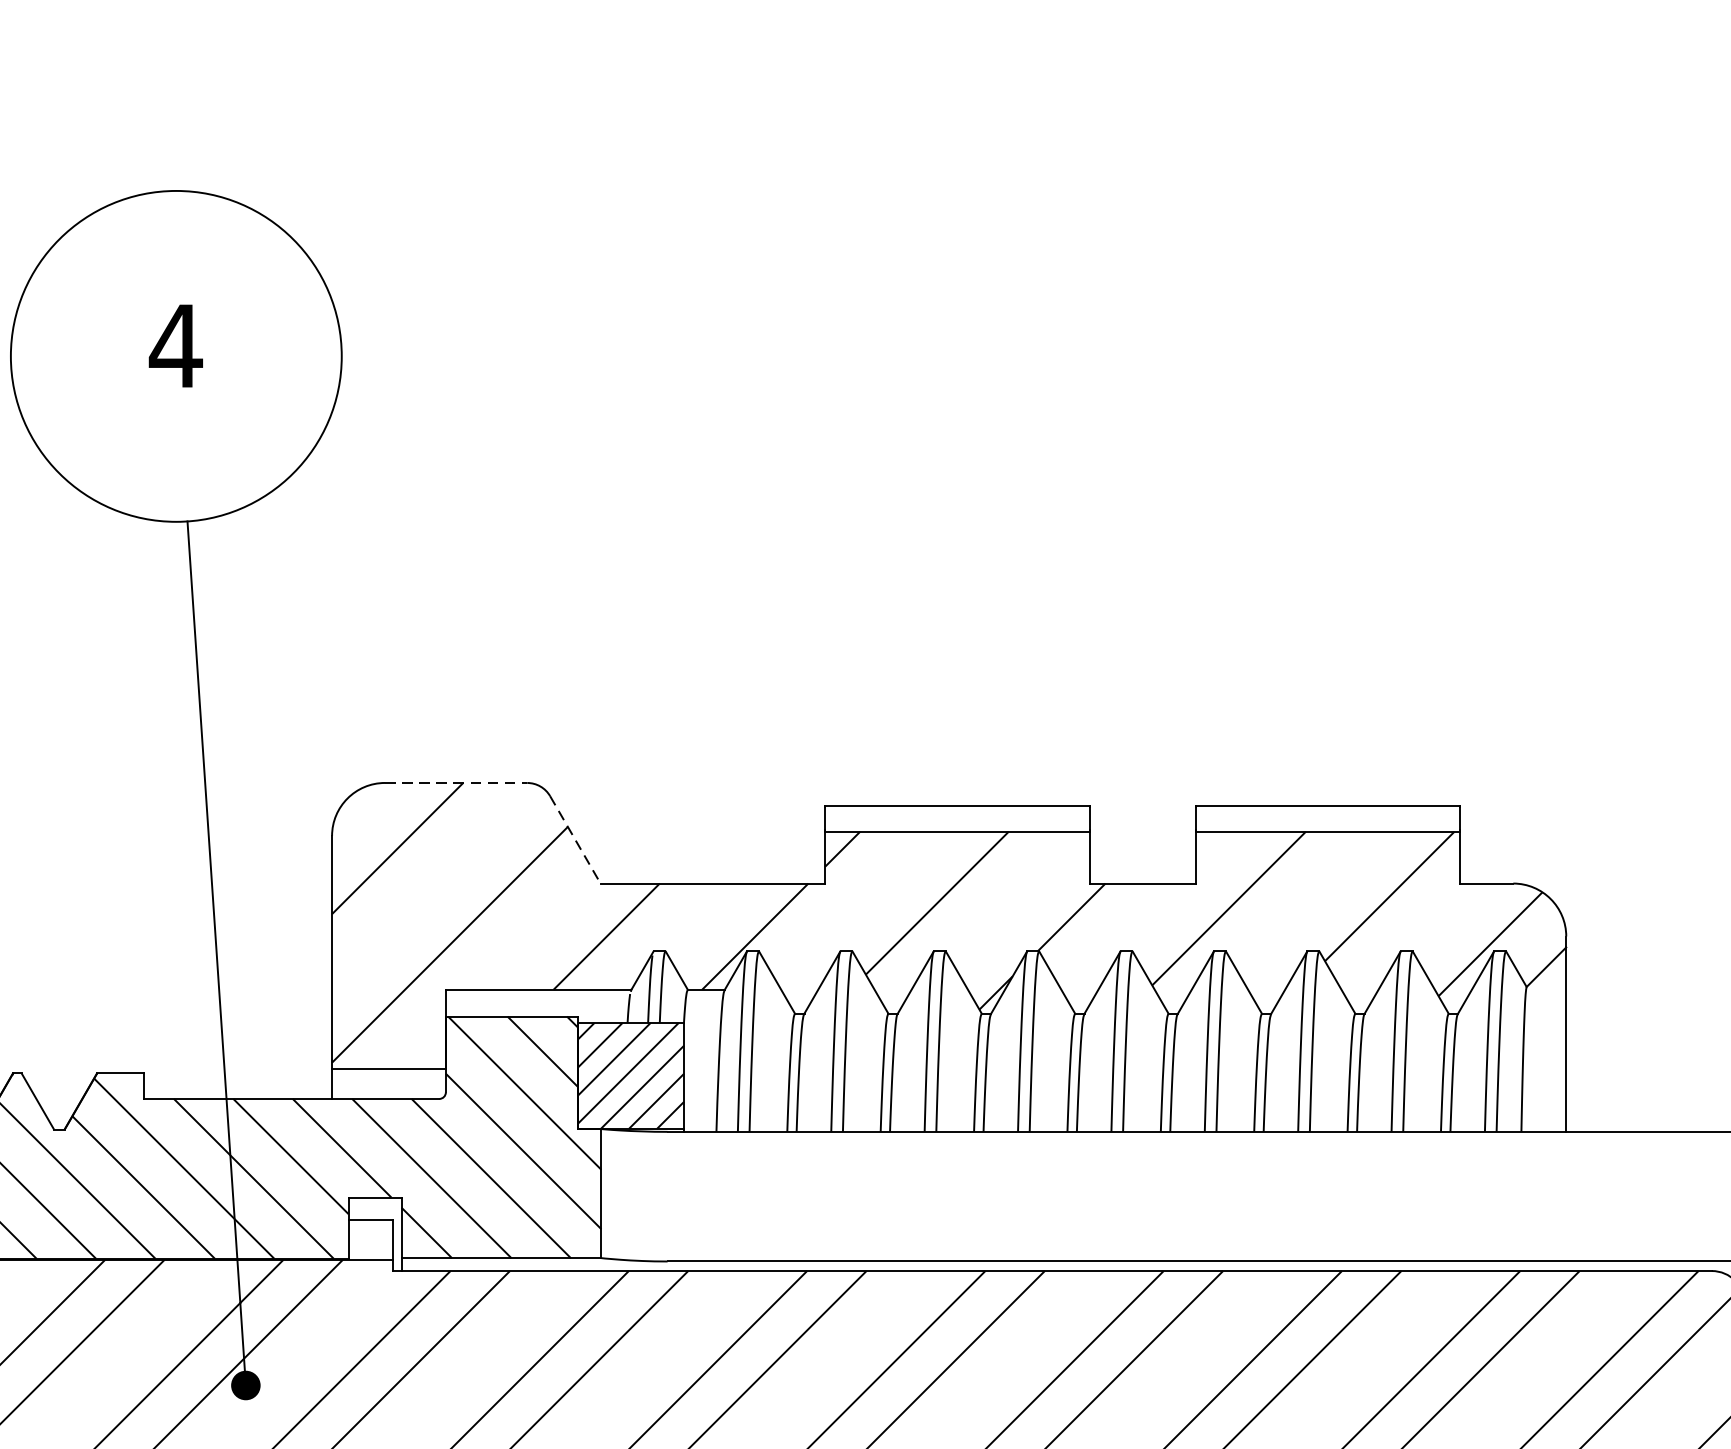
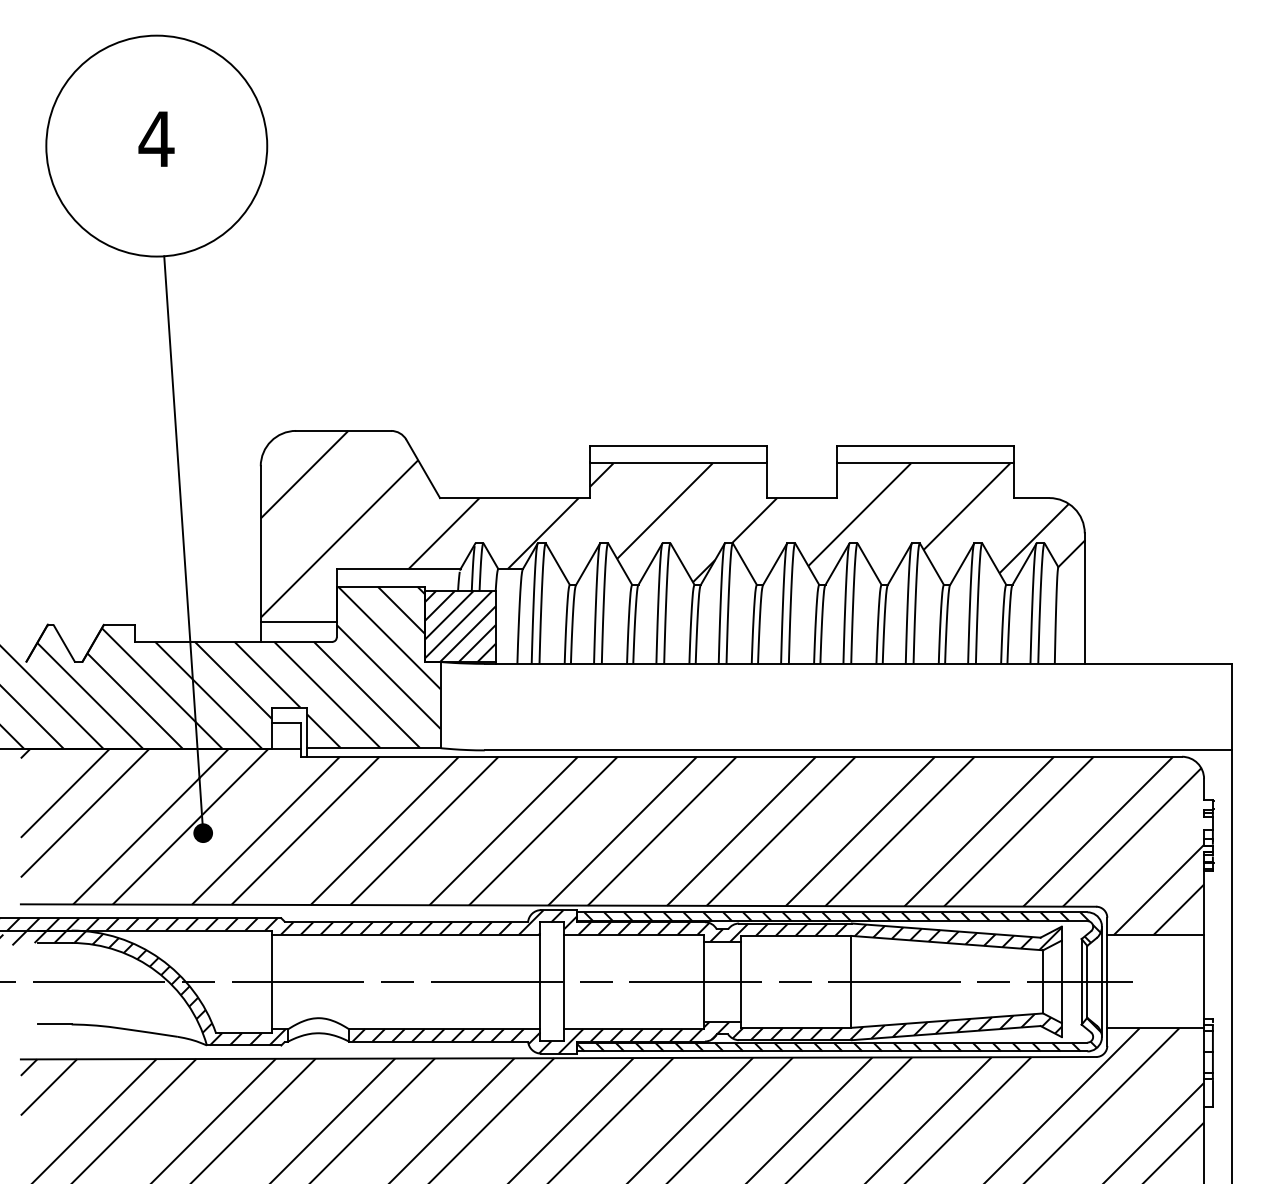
line: (457, 782) -> (344, 430), dashed -> solid
line: (575, 839) -> (423, 468), dashed -> solid

